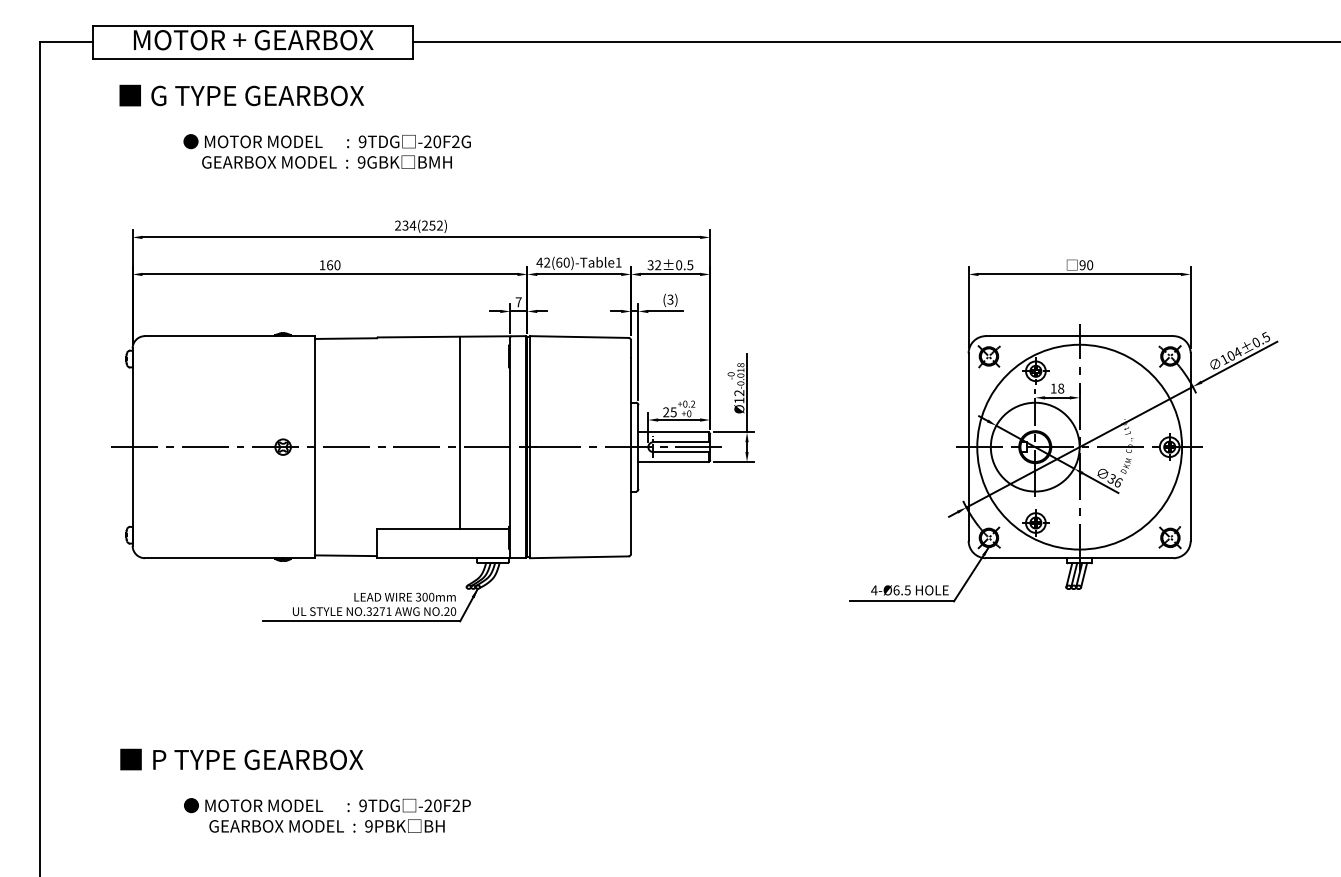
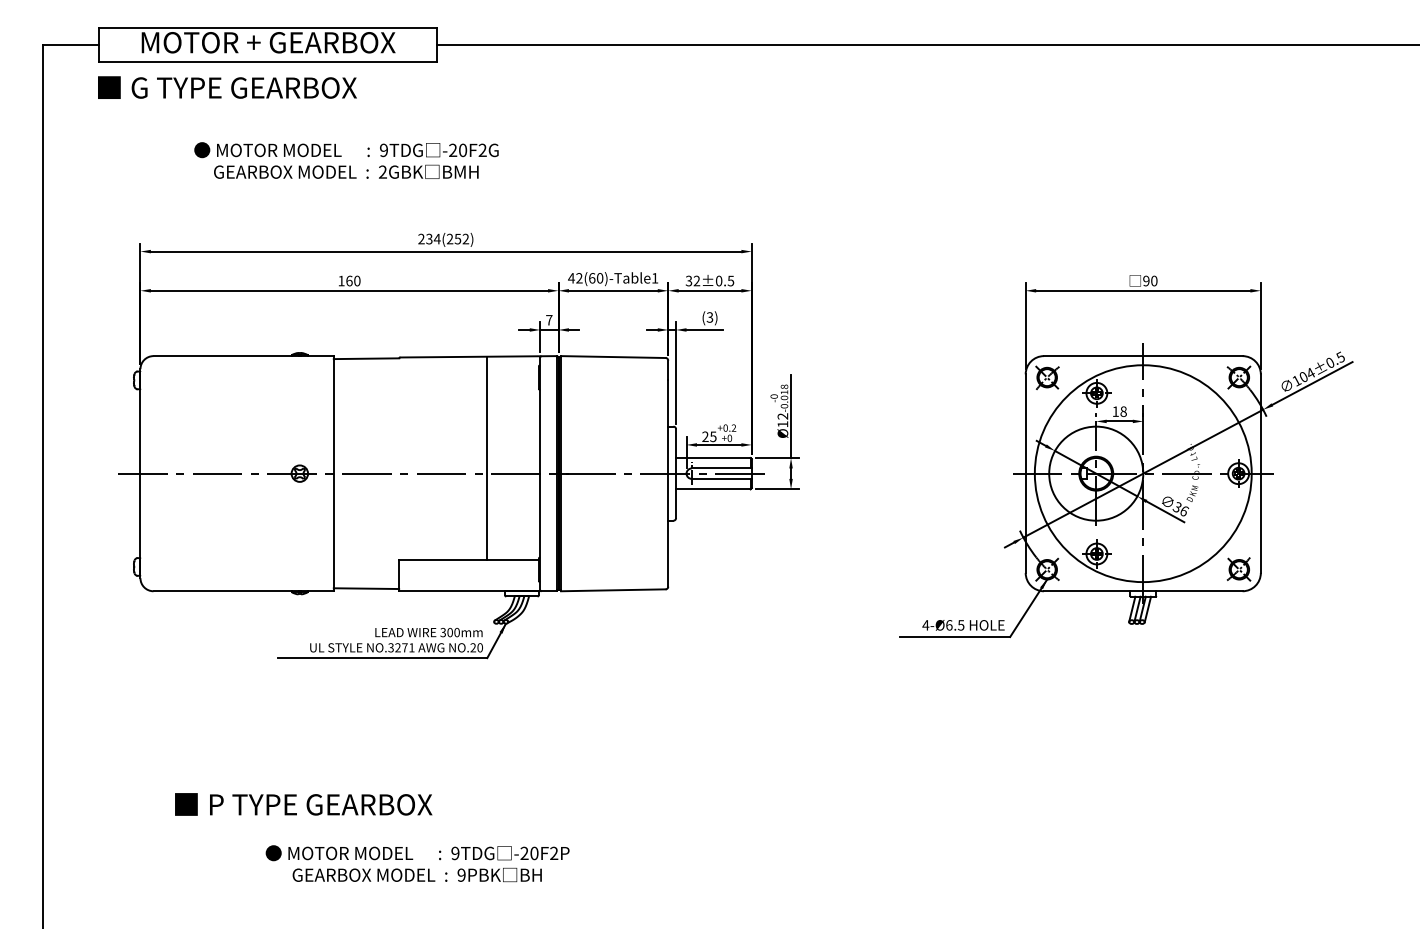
text: (241, 95) -> (227, 87), moved
text: (361, 162) -> (382, 172), 9GBK -> 2GBK
text: (241, 759) -> (303, 804), moved
text: (327, 815) -> (417, 863), moved

